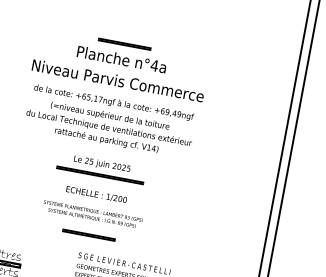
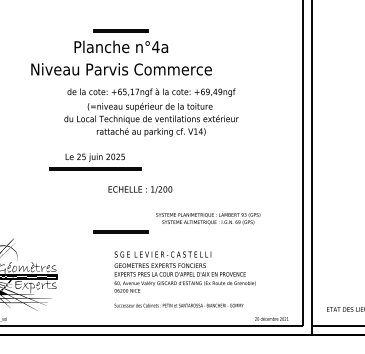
text: (110, 121) -> (151, 112), moved
part: (101, 168) -> (95, 161), moved
text: (96, 194) -> (140, 189), moved
text: (93, 214) -> (208, 218), moved

